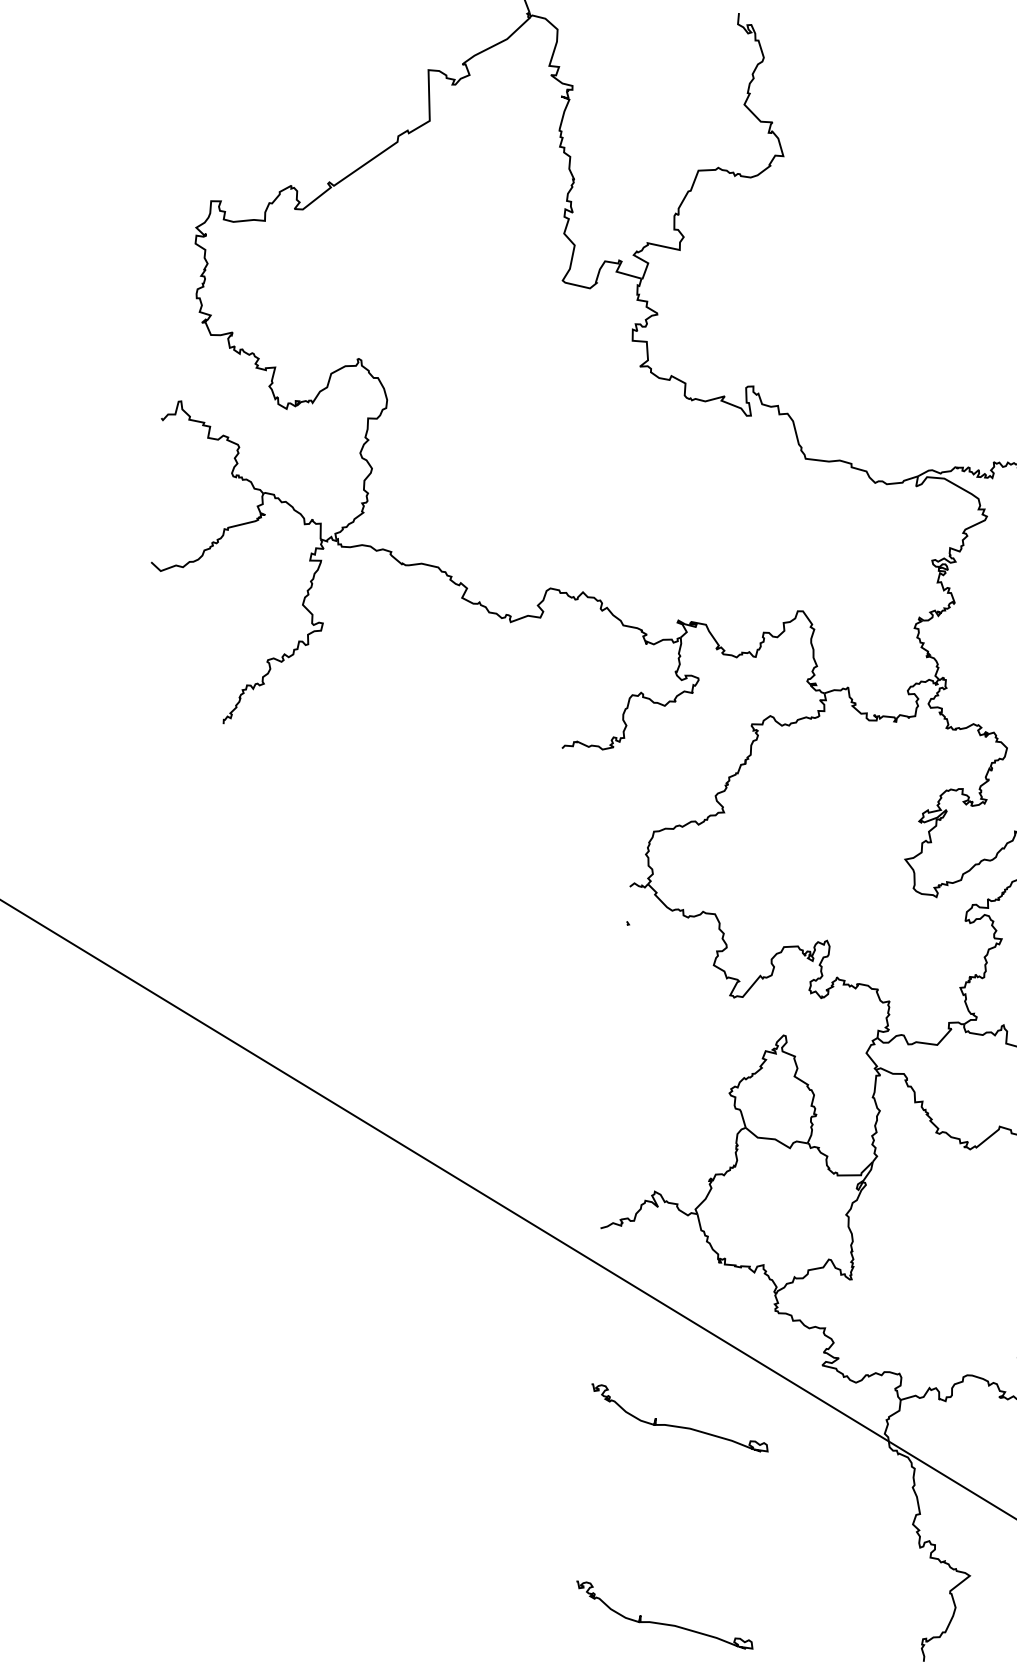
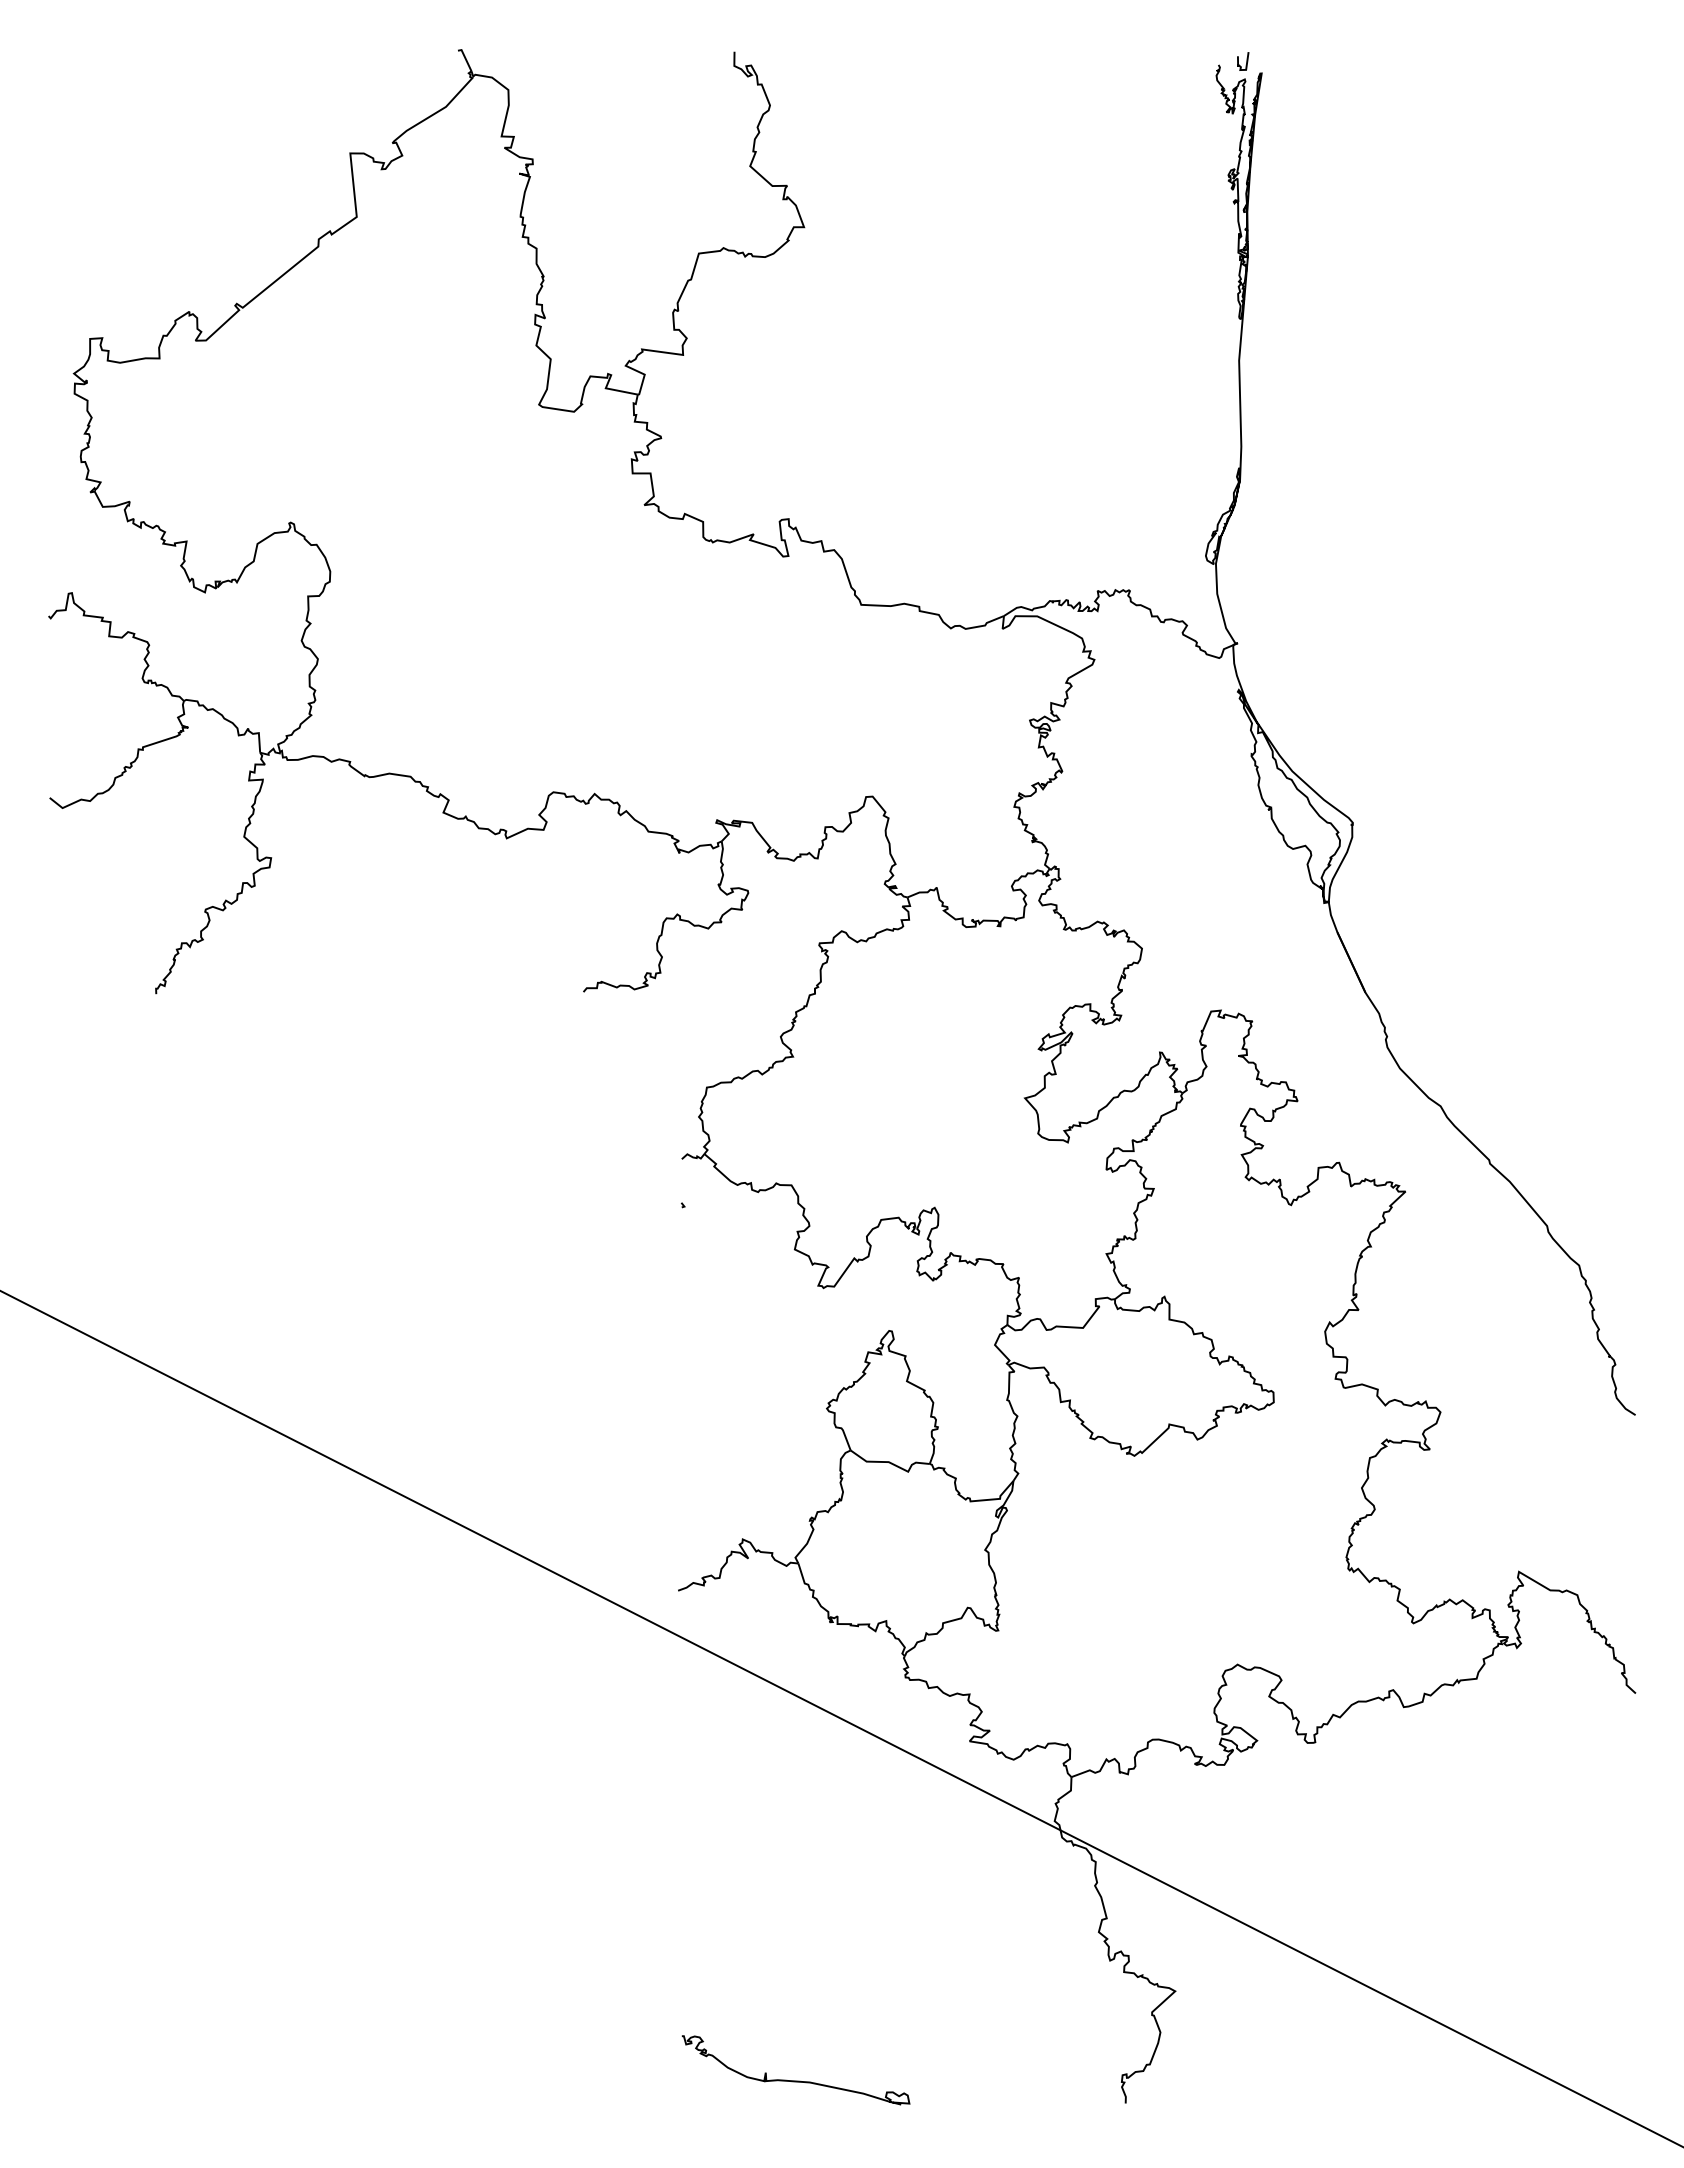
curve: (678, 1426) -> (795, 1831), removed

